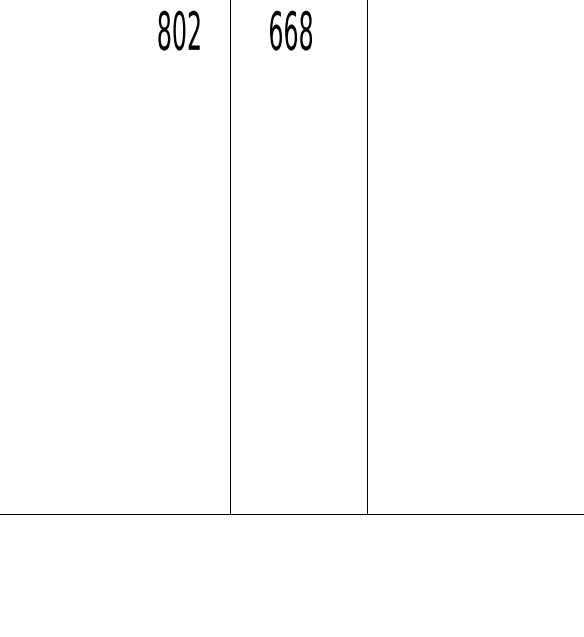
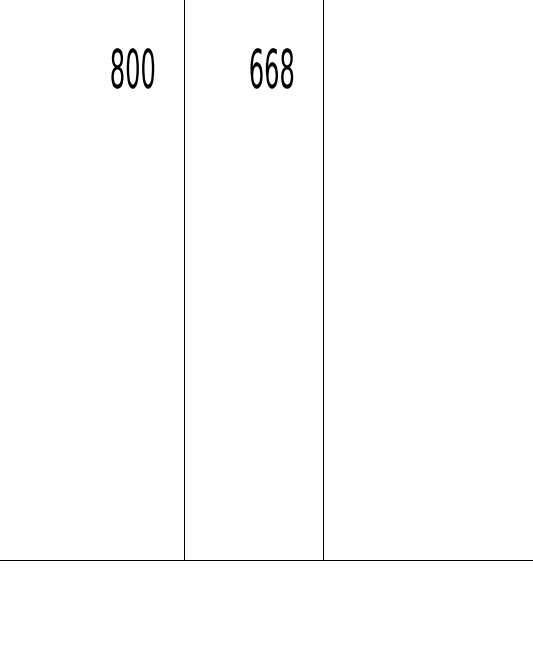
text: (194, 30) -> (148, 68), 802 -> 800
text: (290, 30) -> (271, 68), moved

